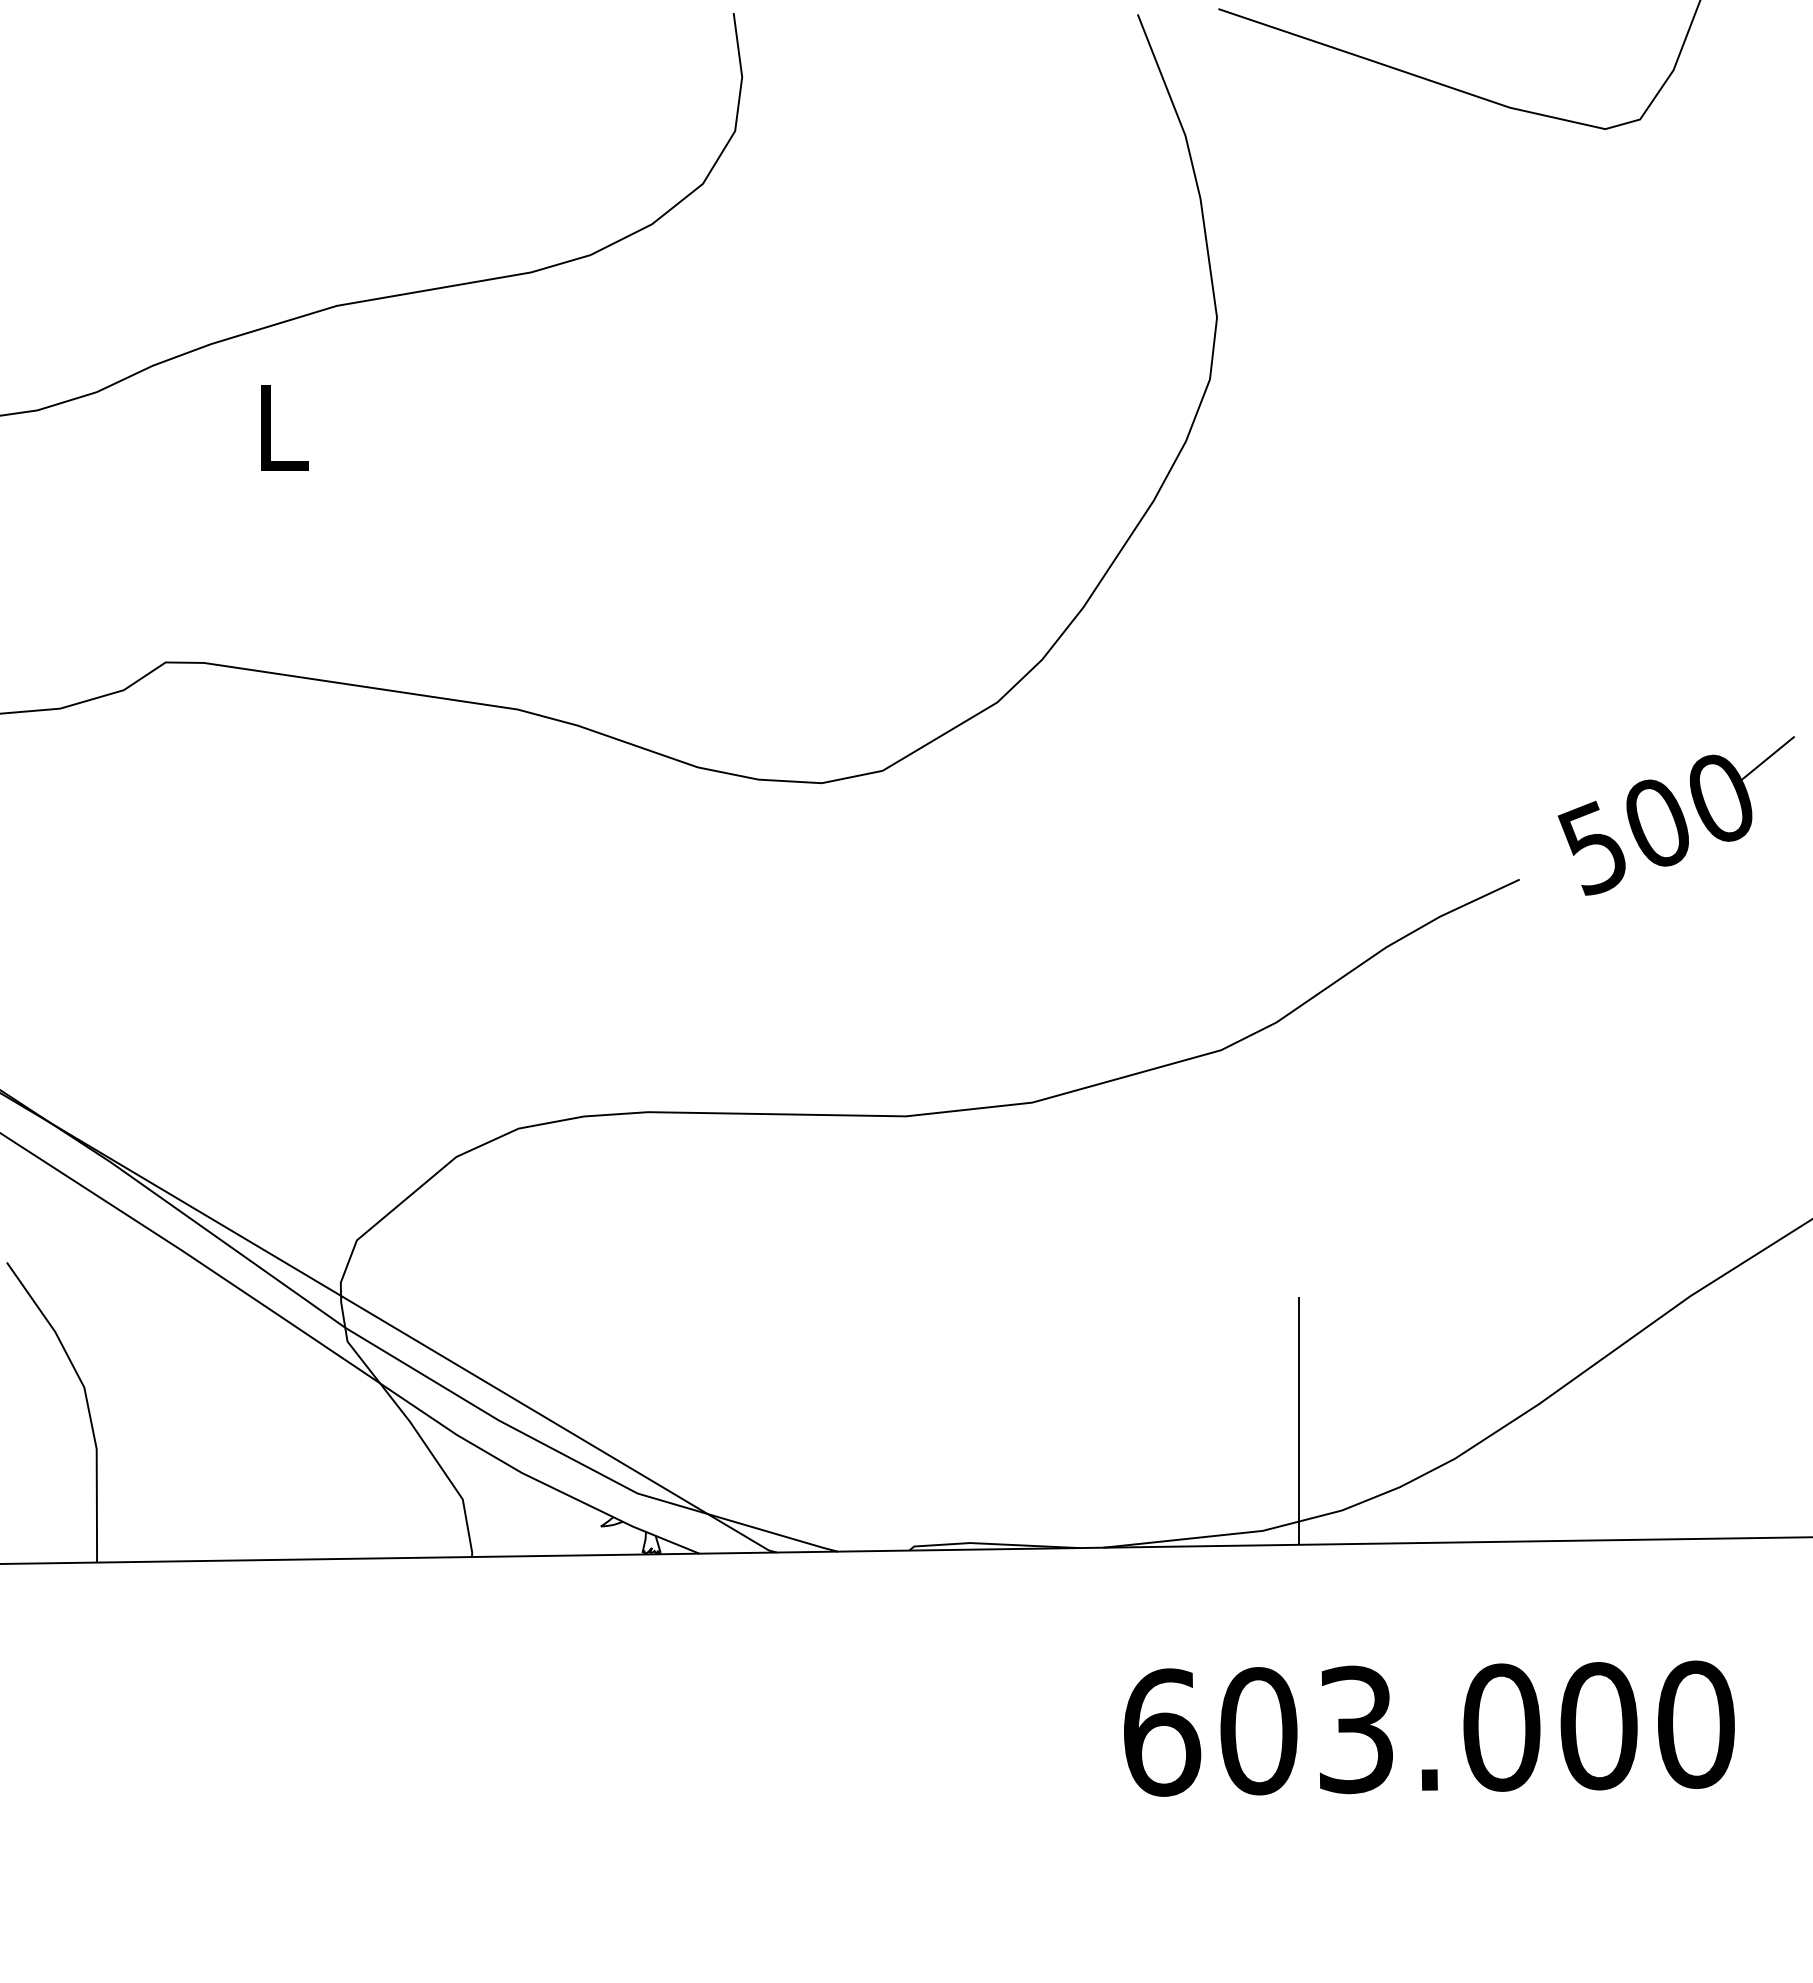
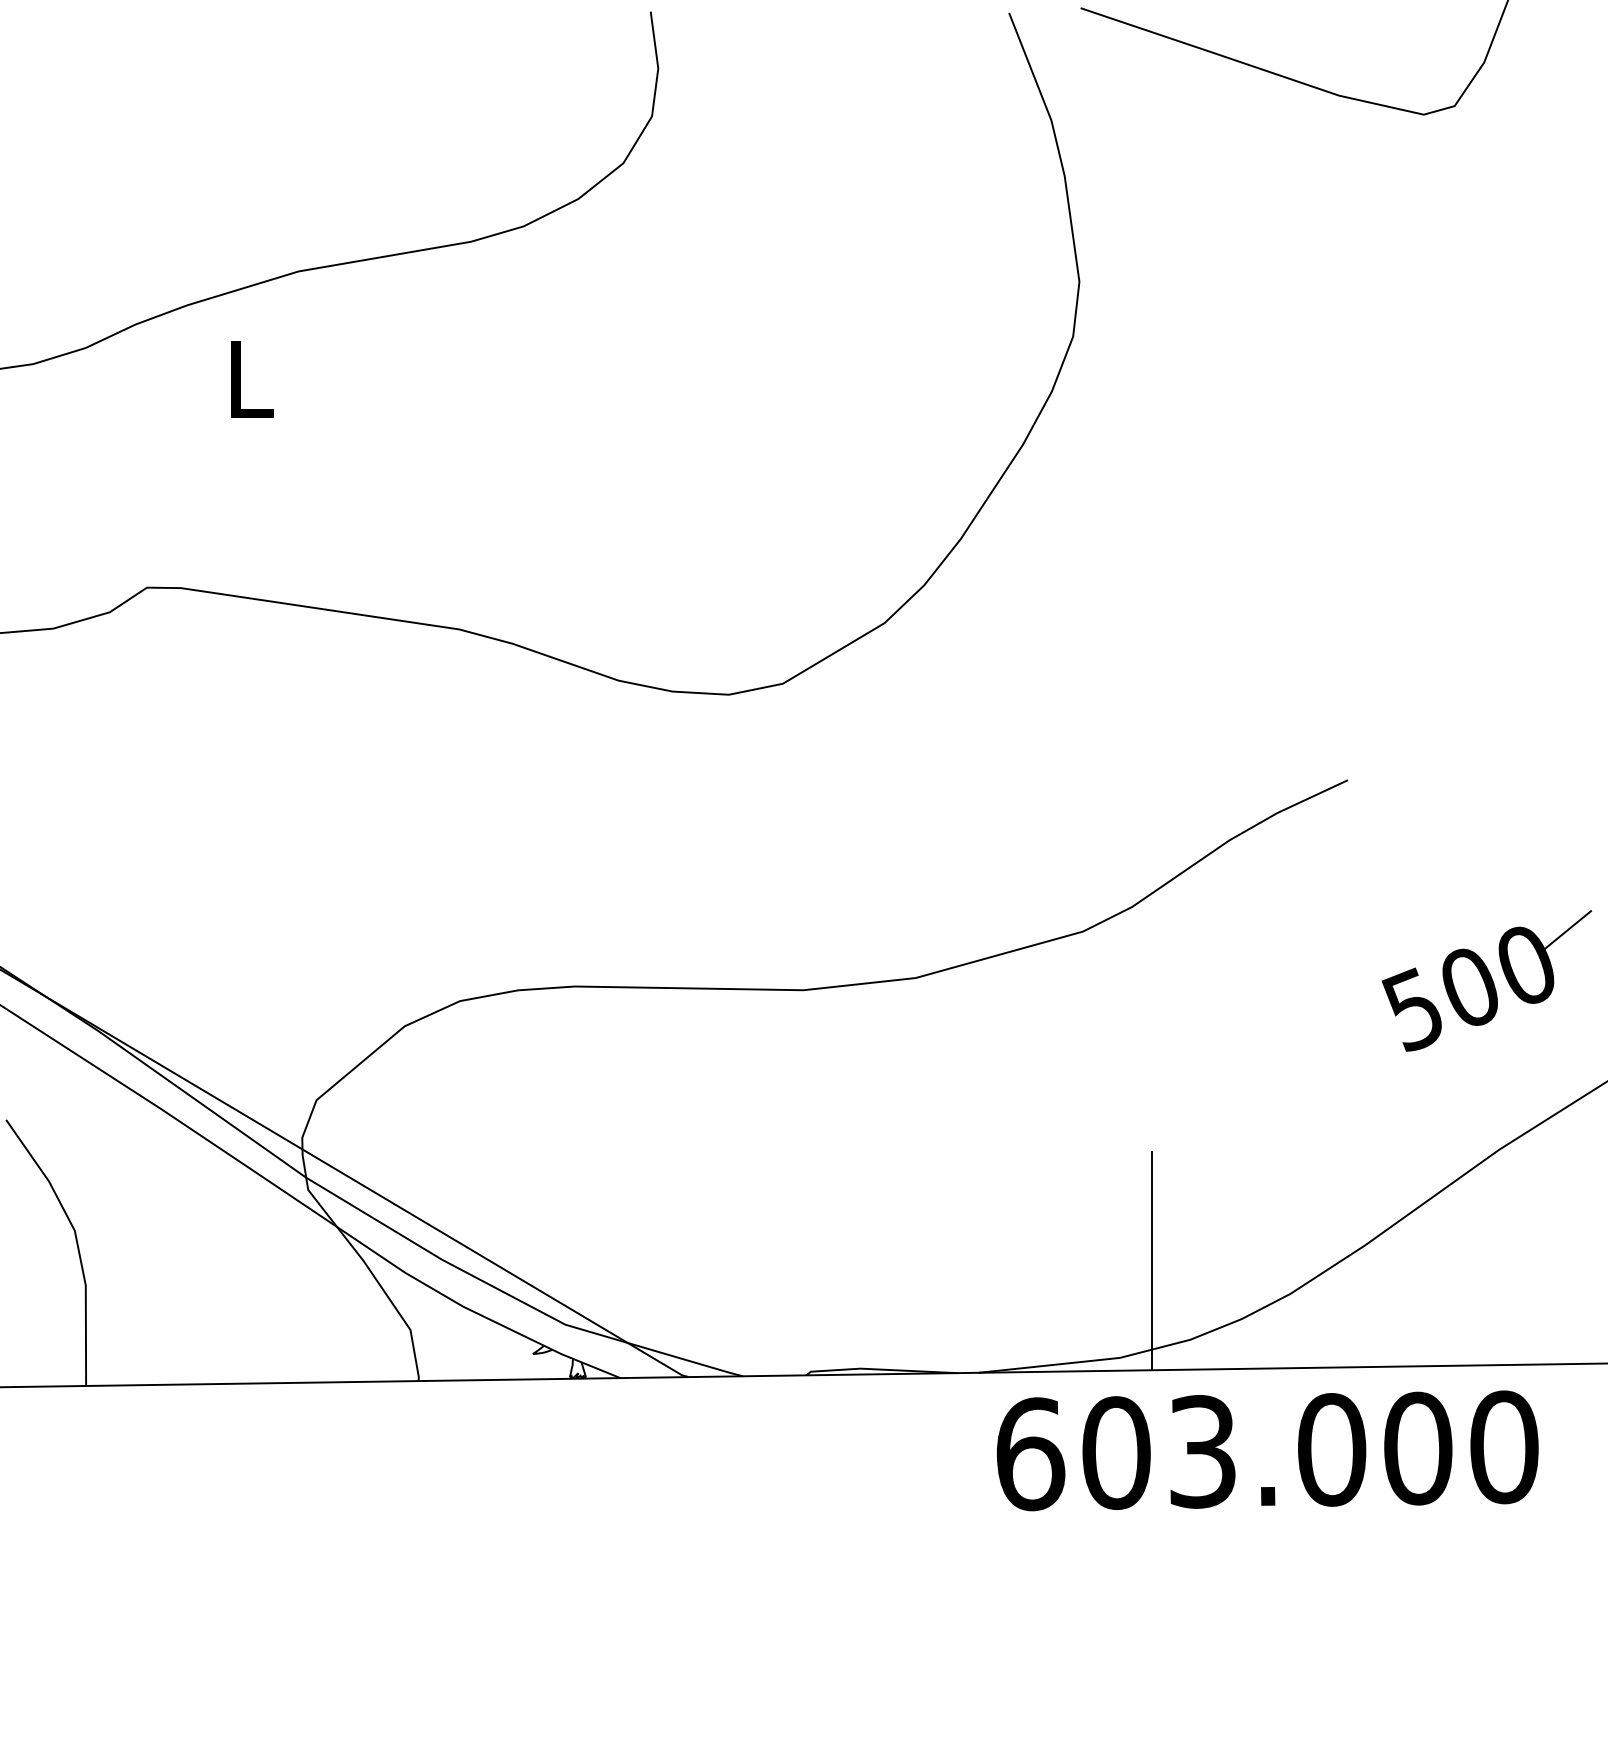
part: (1676, 815) -> (1486, 980), moved
text: (1429, 1728) -> (1267, 1450), moved

